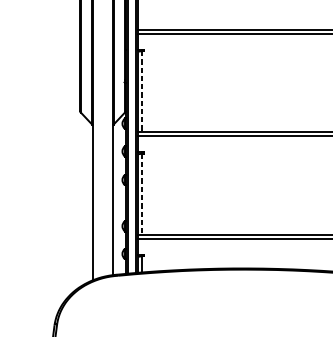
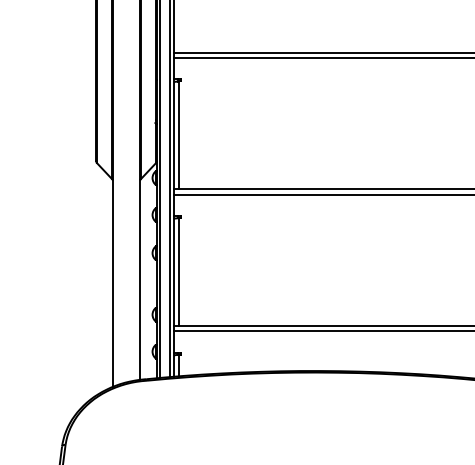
line: (141, 91) -> (178, 135), dashed -> solid
line: (141, 194) -> (178, 272), dashed -> solid

